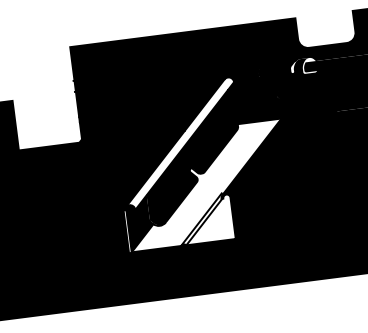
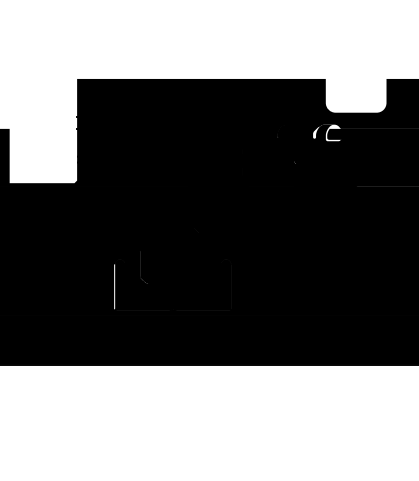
fill: (179, 144) -> (182, 199), added
fill: (207, 185) -> (206, 247), added

